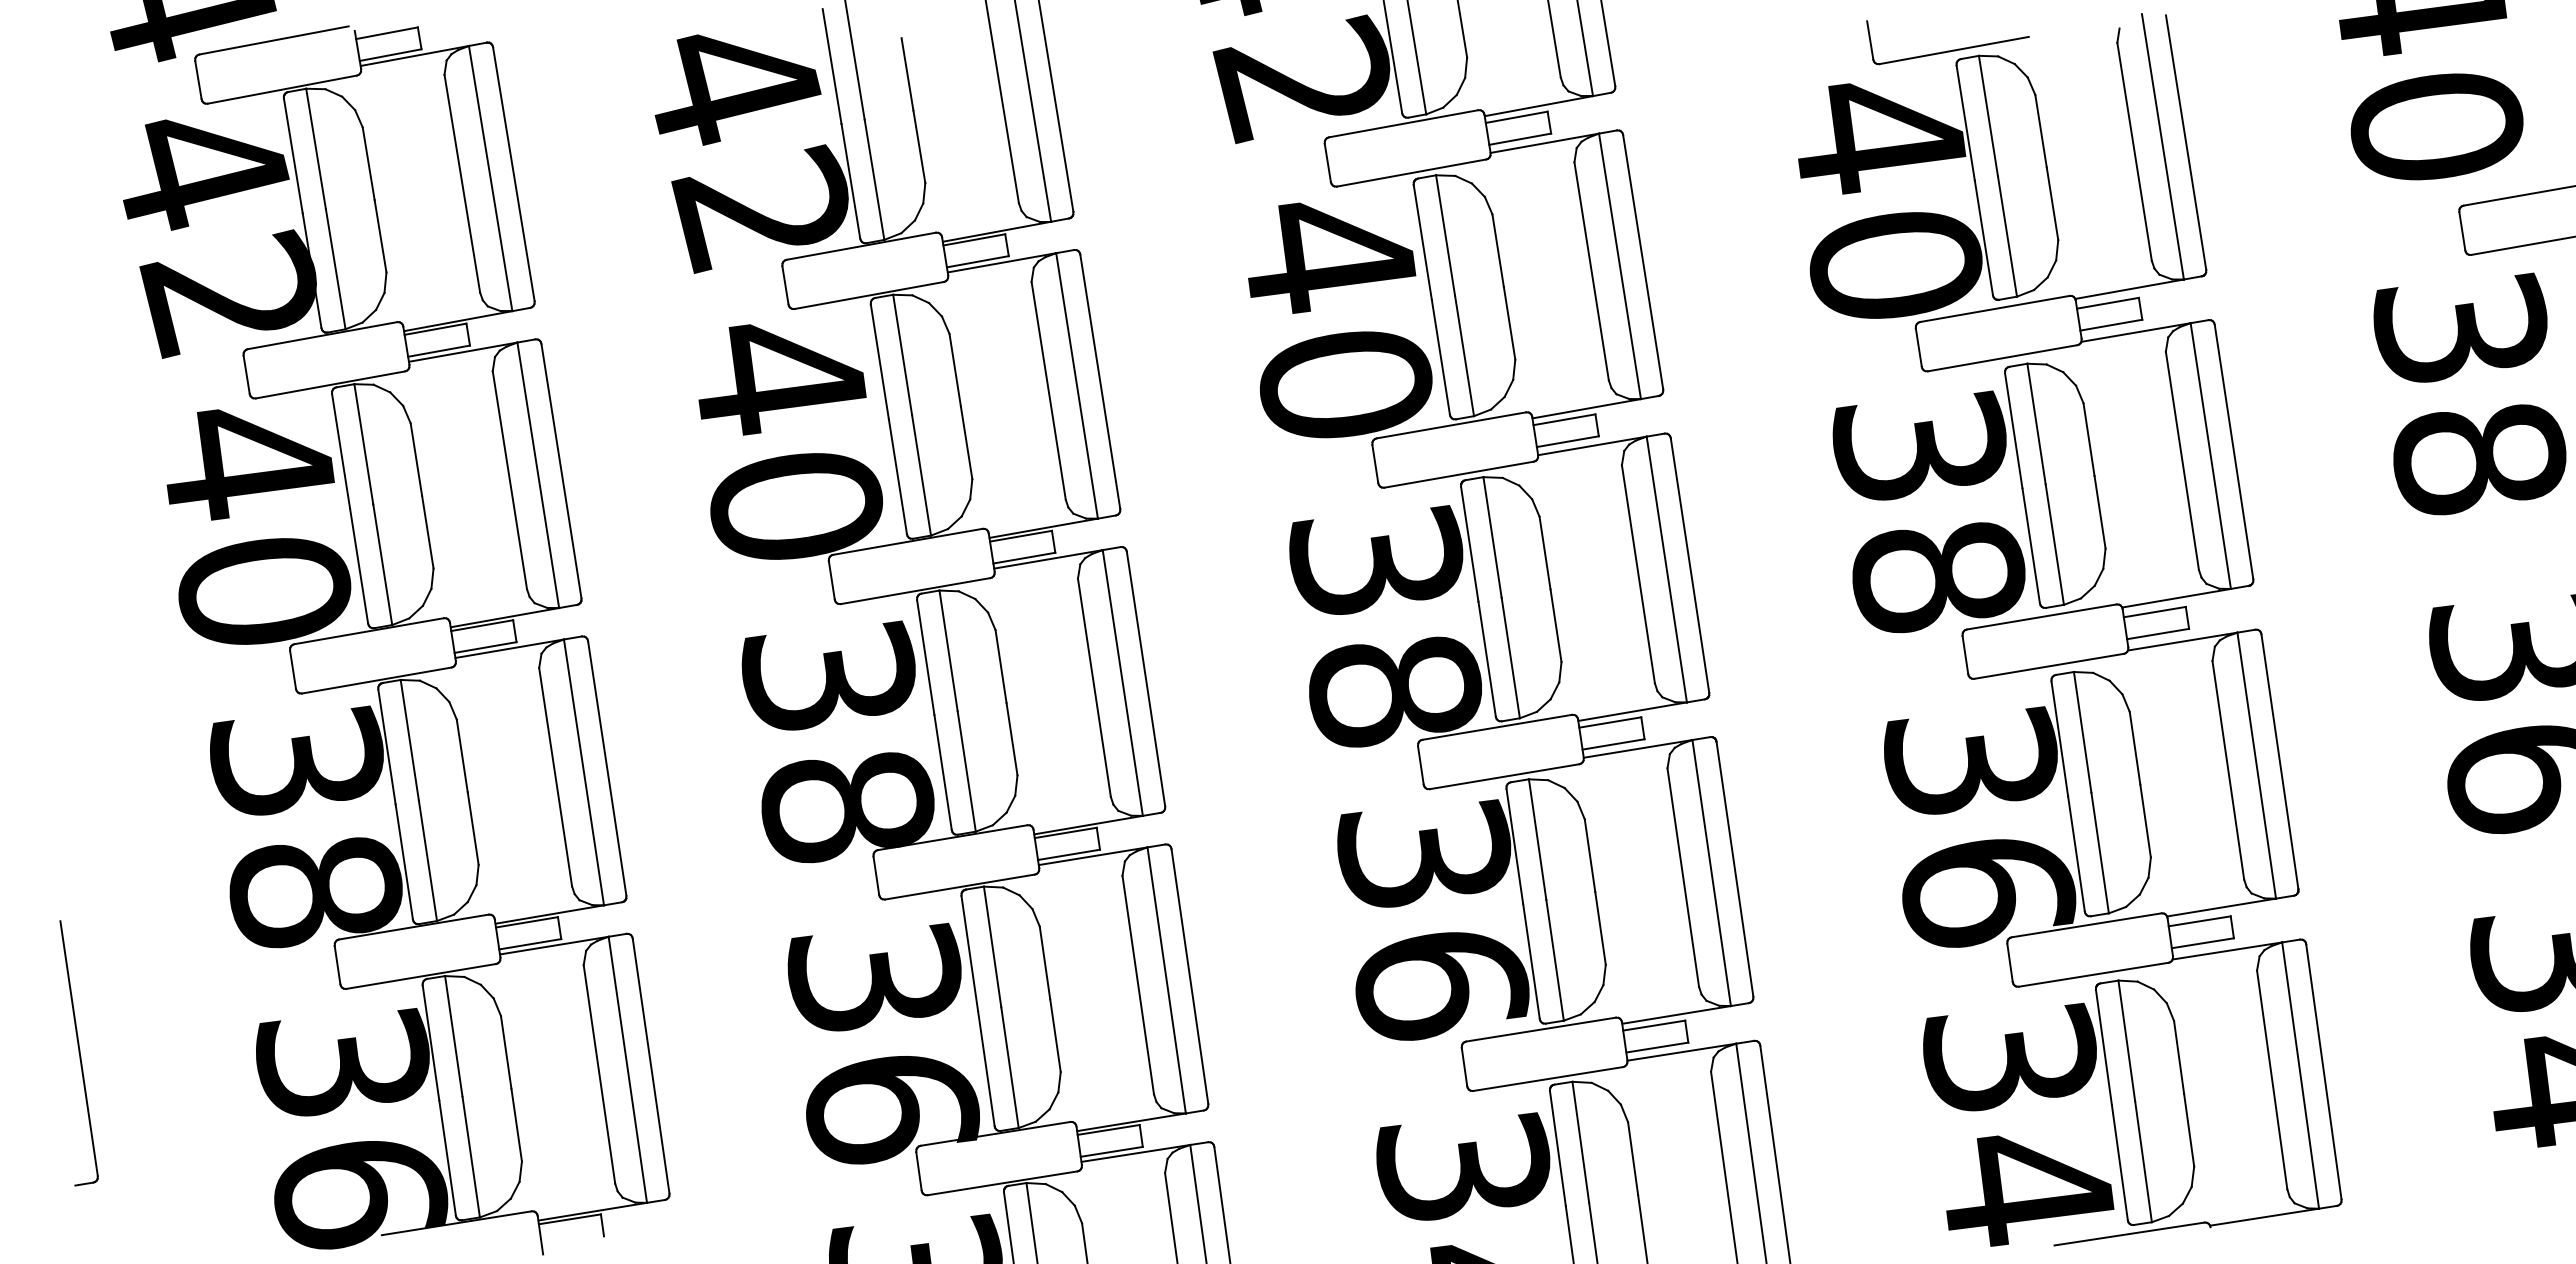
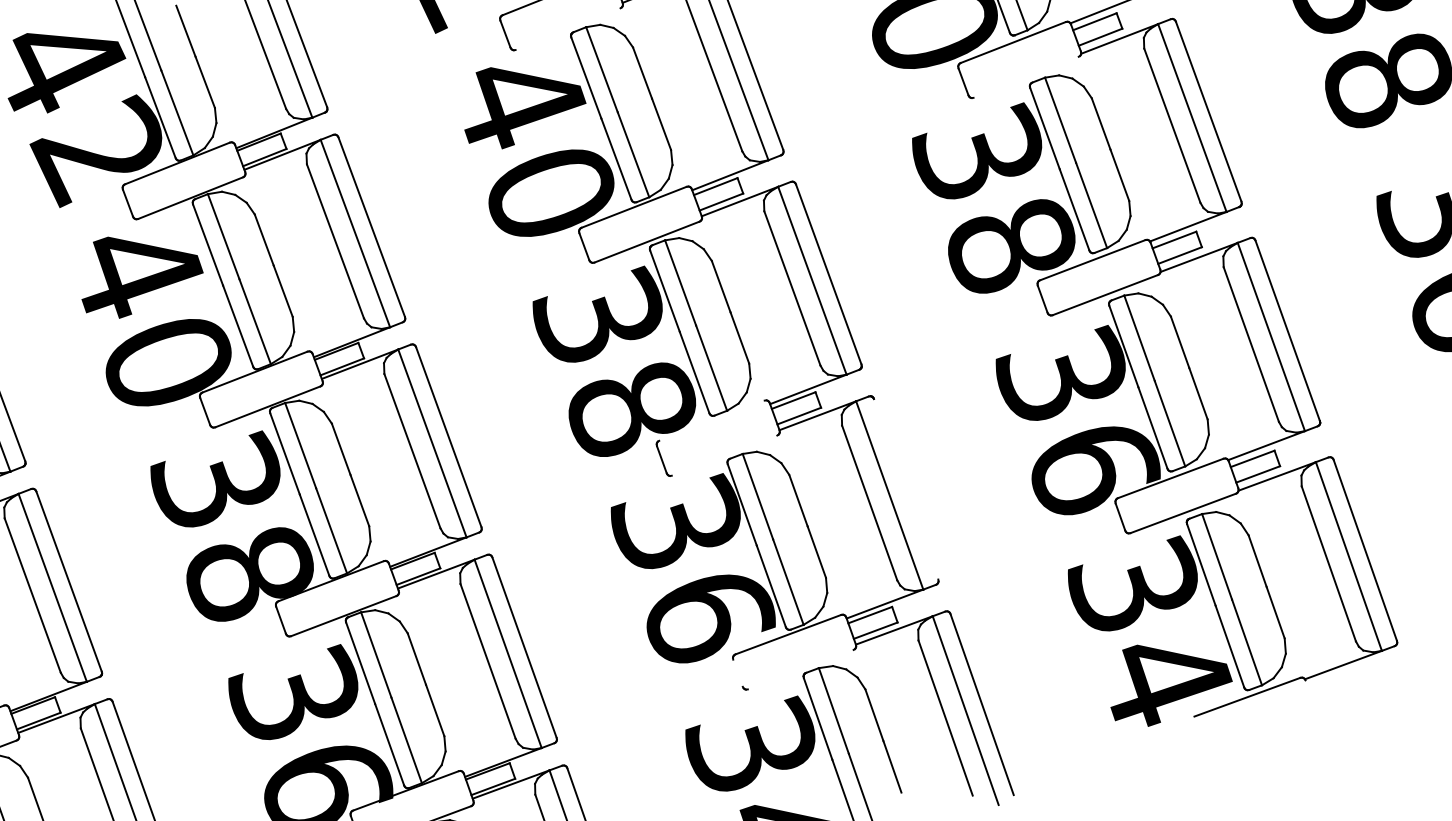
line: (1411, 172) -> (567, 28), removed
line: (2002, 358) -> (1026, 77), removed
line: (1497, 726) -> (712, 420), removed
line: (1504, 776) -> (724, 455), removed
line: (1734, 868) -> (905, 488), removed
line: (1464, 1066) -> (737, 672), removed
line: (1548, 1079) -> (801, 669), removed

